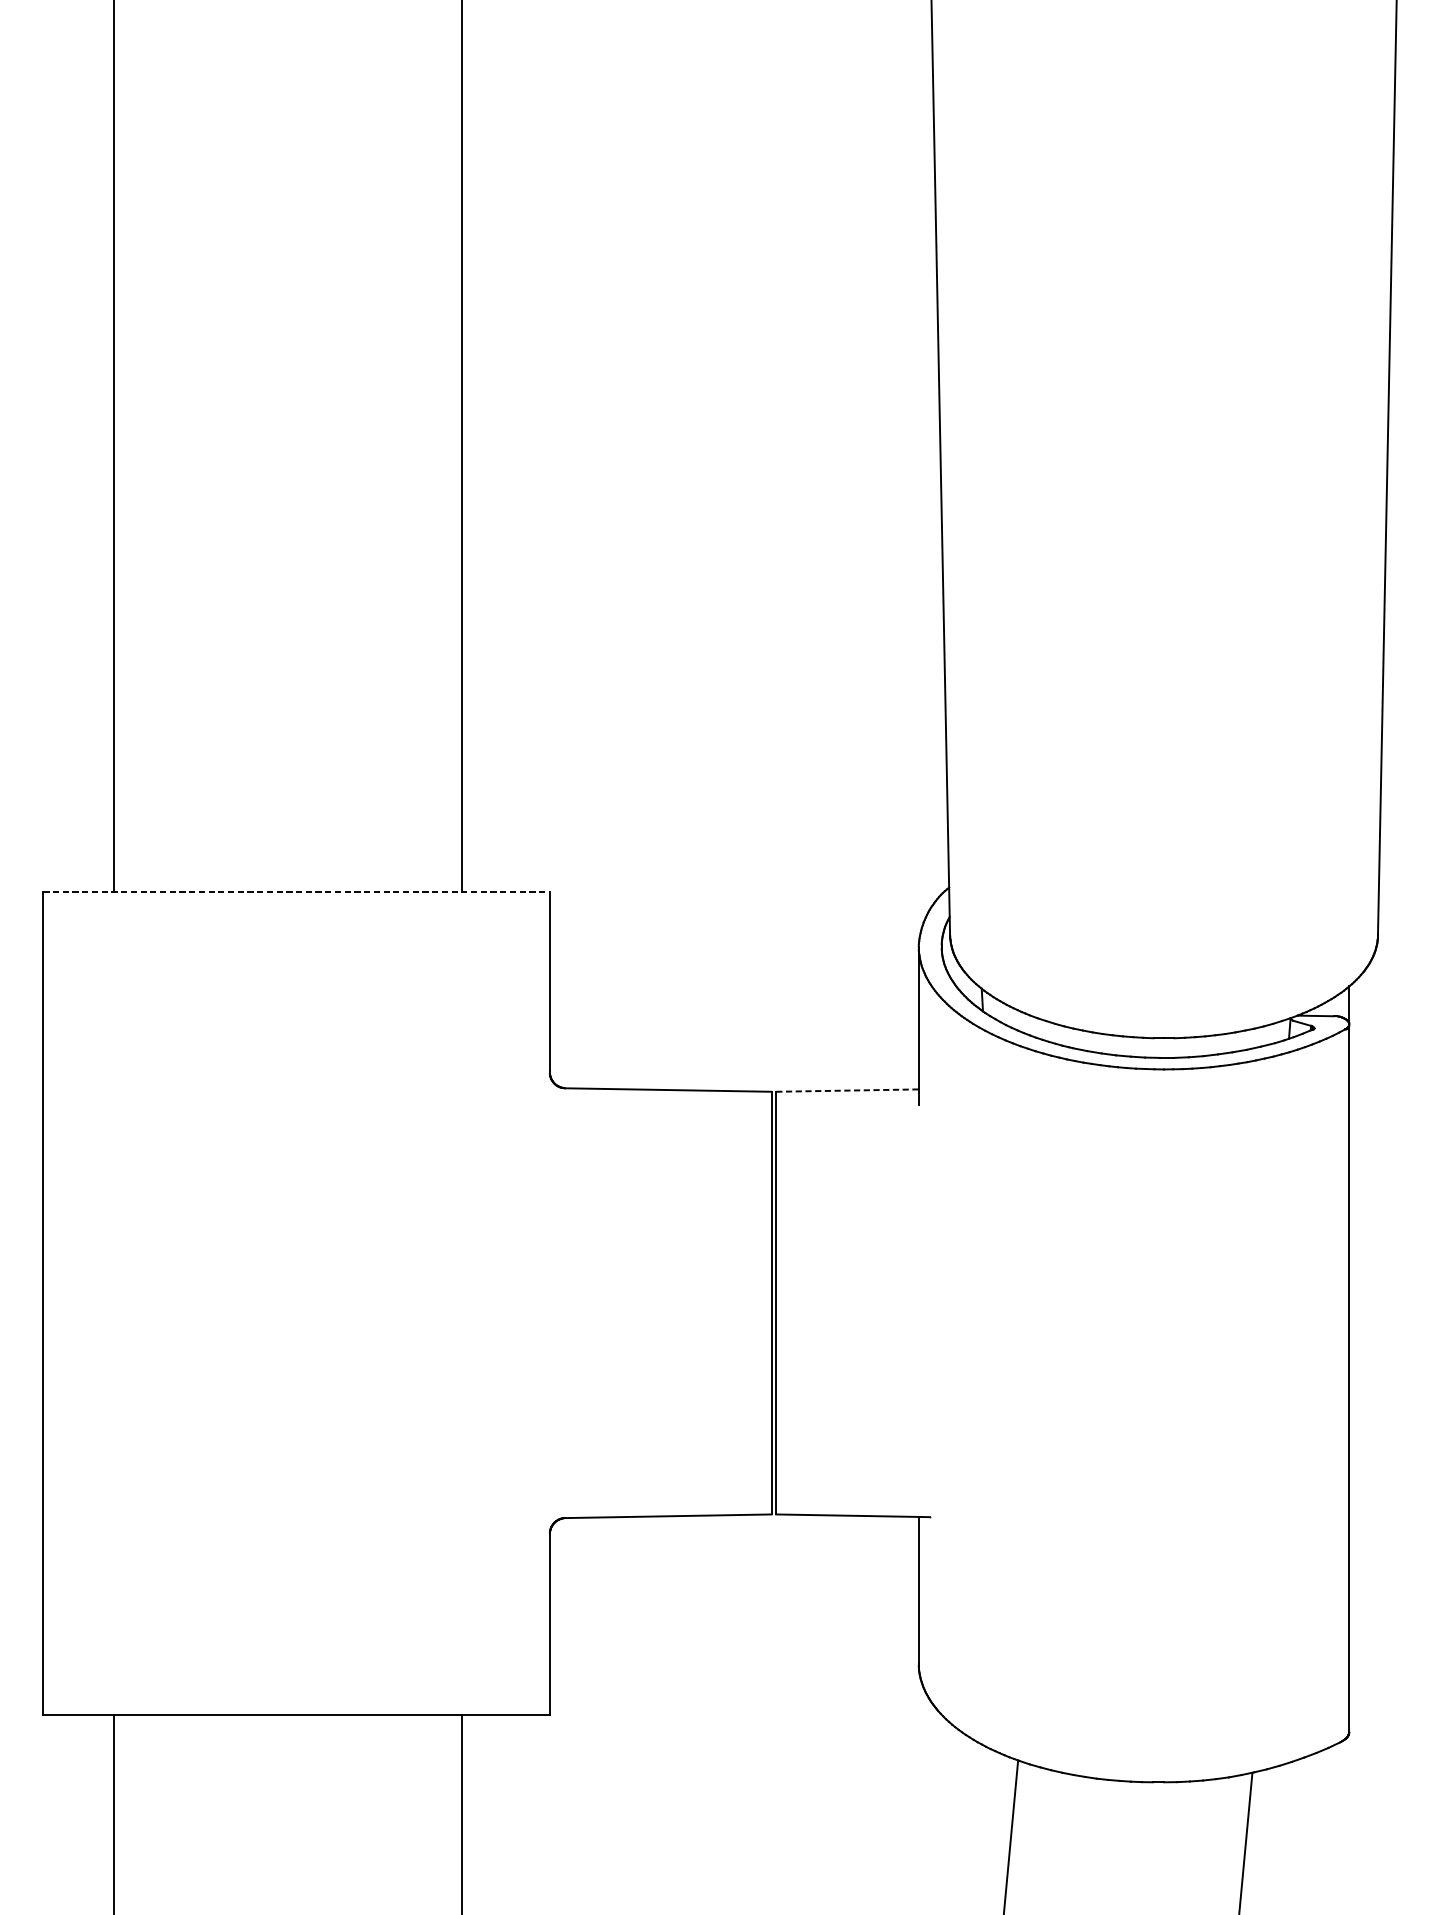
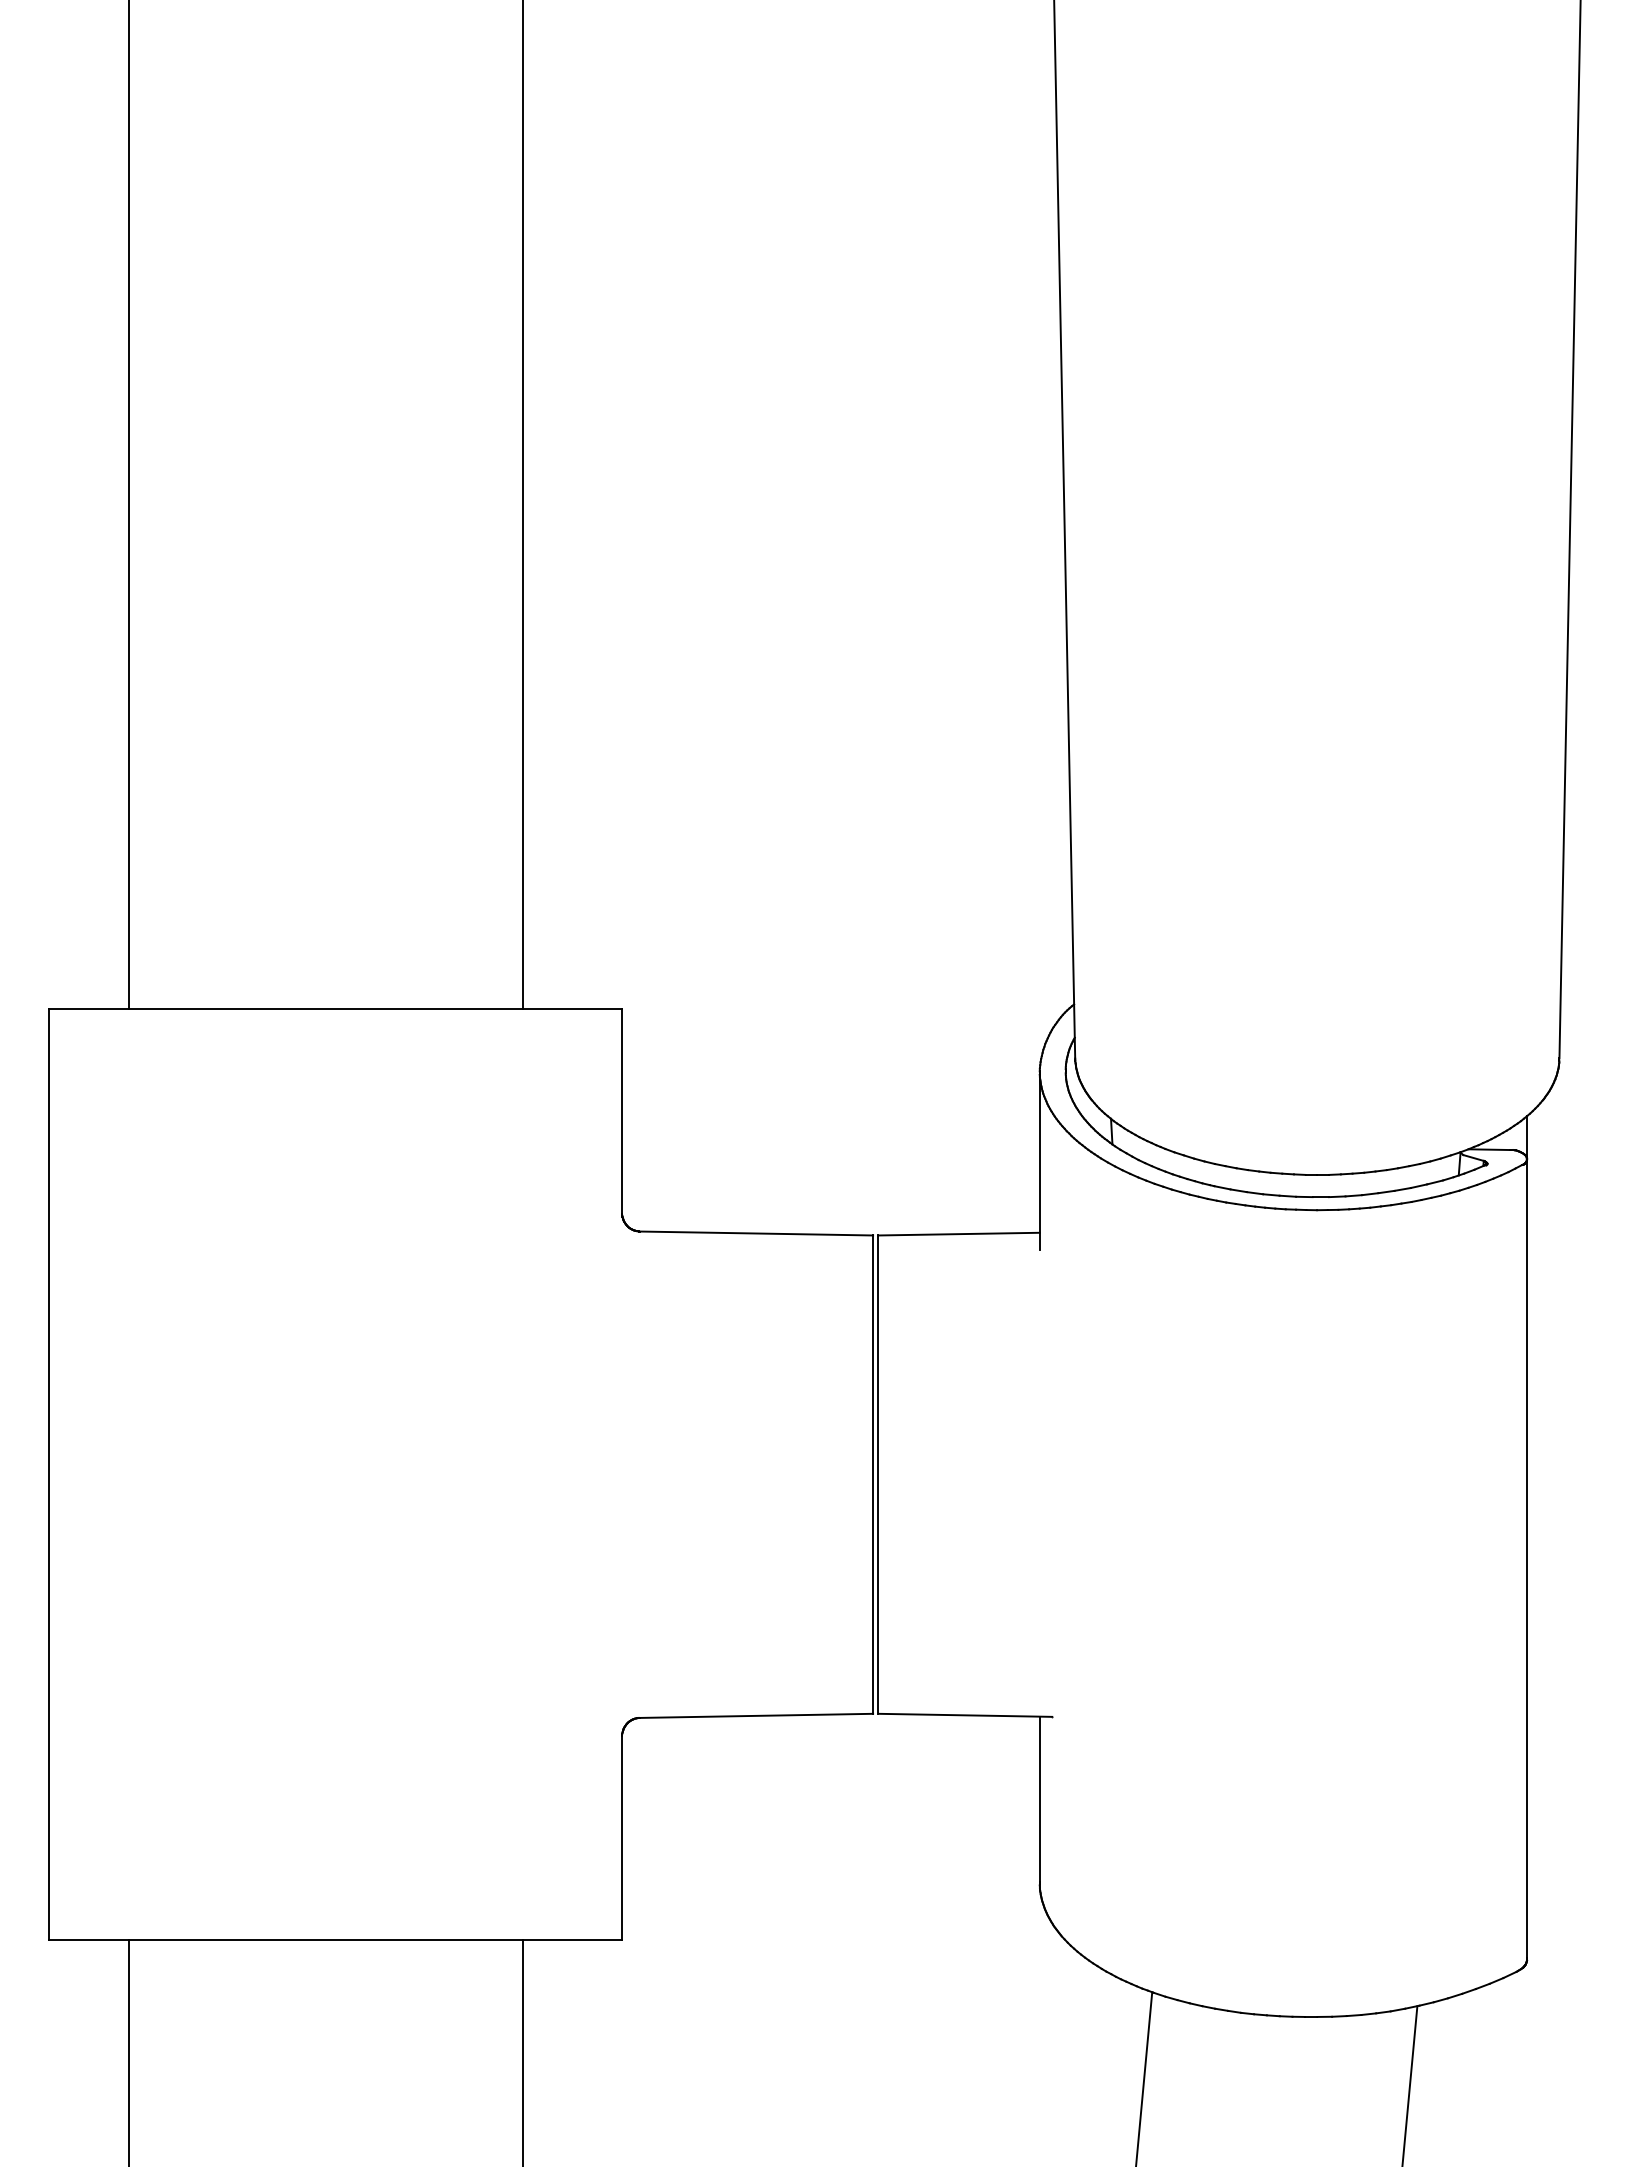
line: (296, 891) -> (335, 1008), dashed -> solid
line: (847, 1090) -> (959, 1234), dashed -> solid

